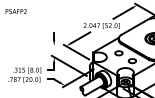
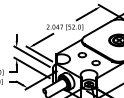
line: (68, 54) -> (31, 56), added

